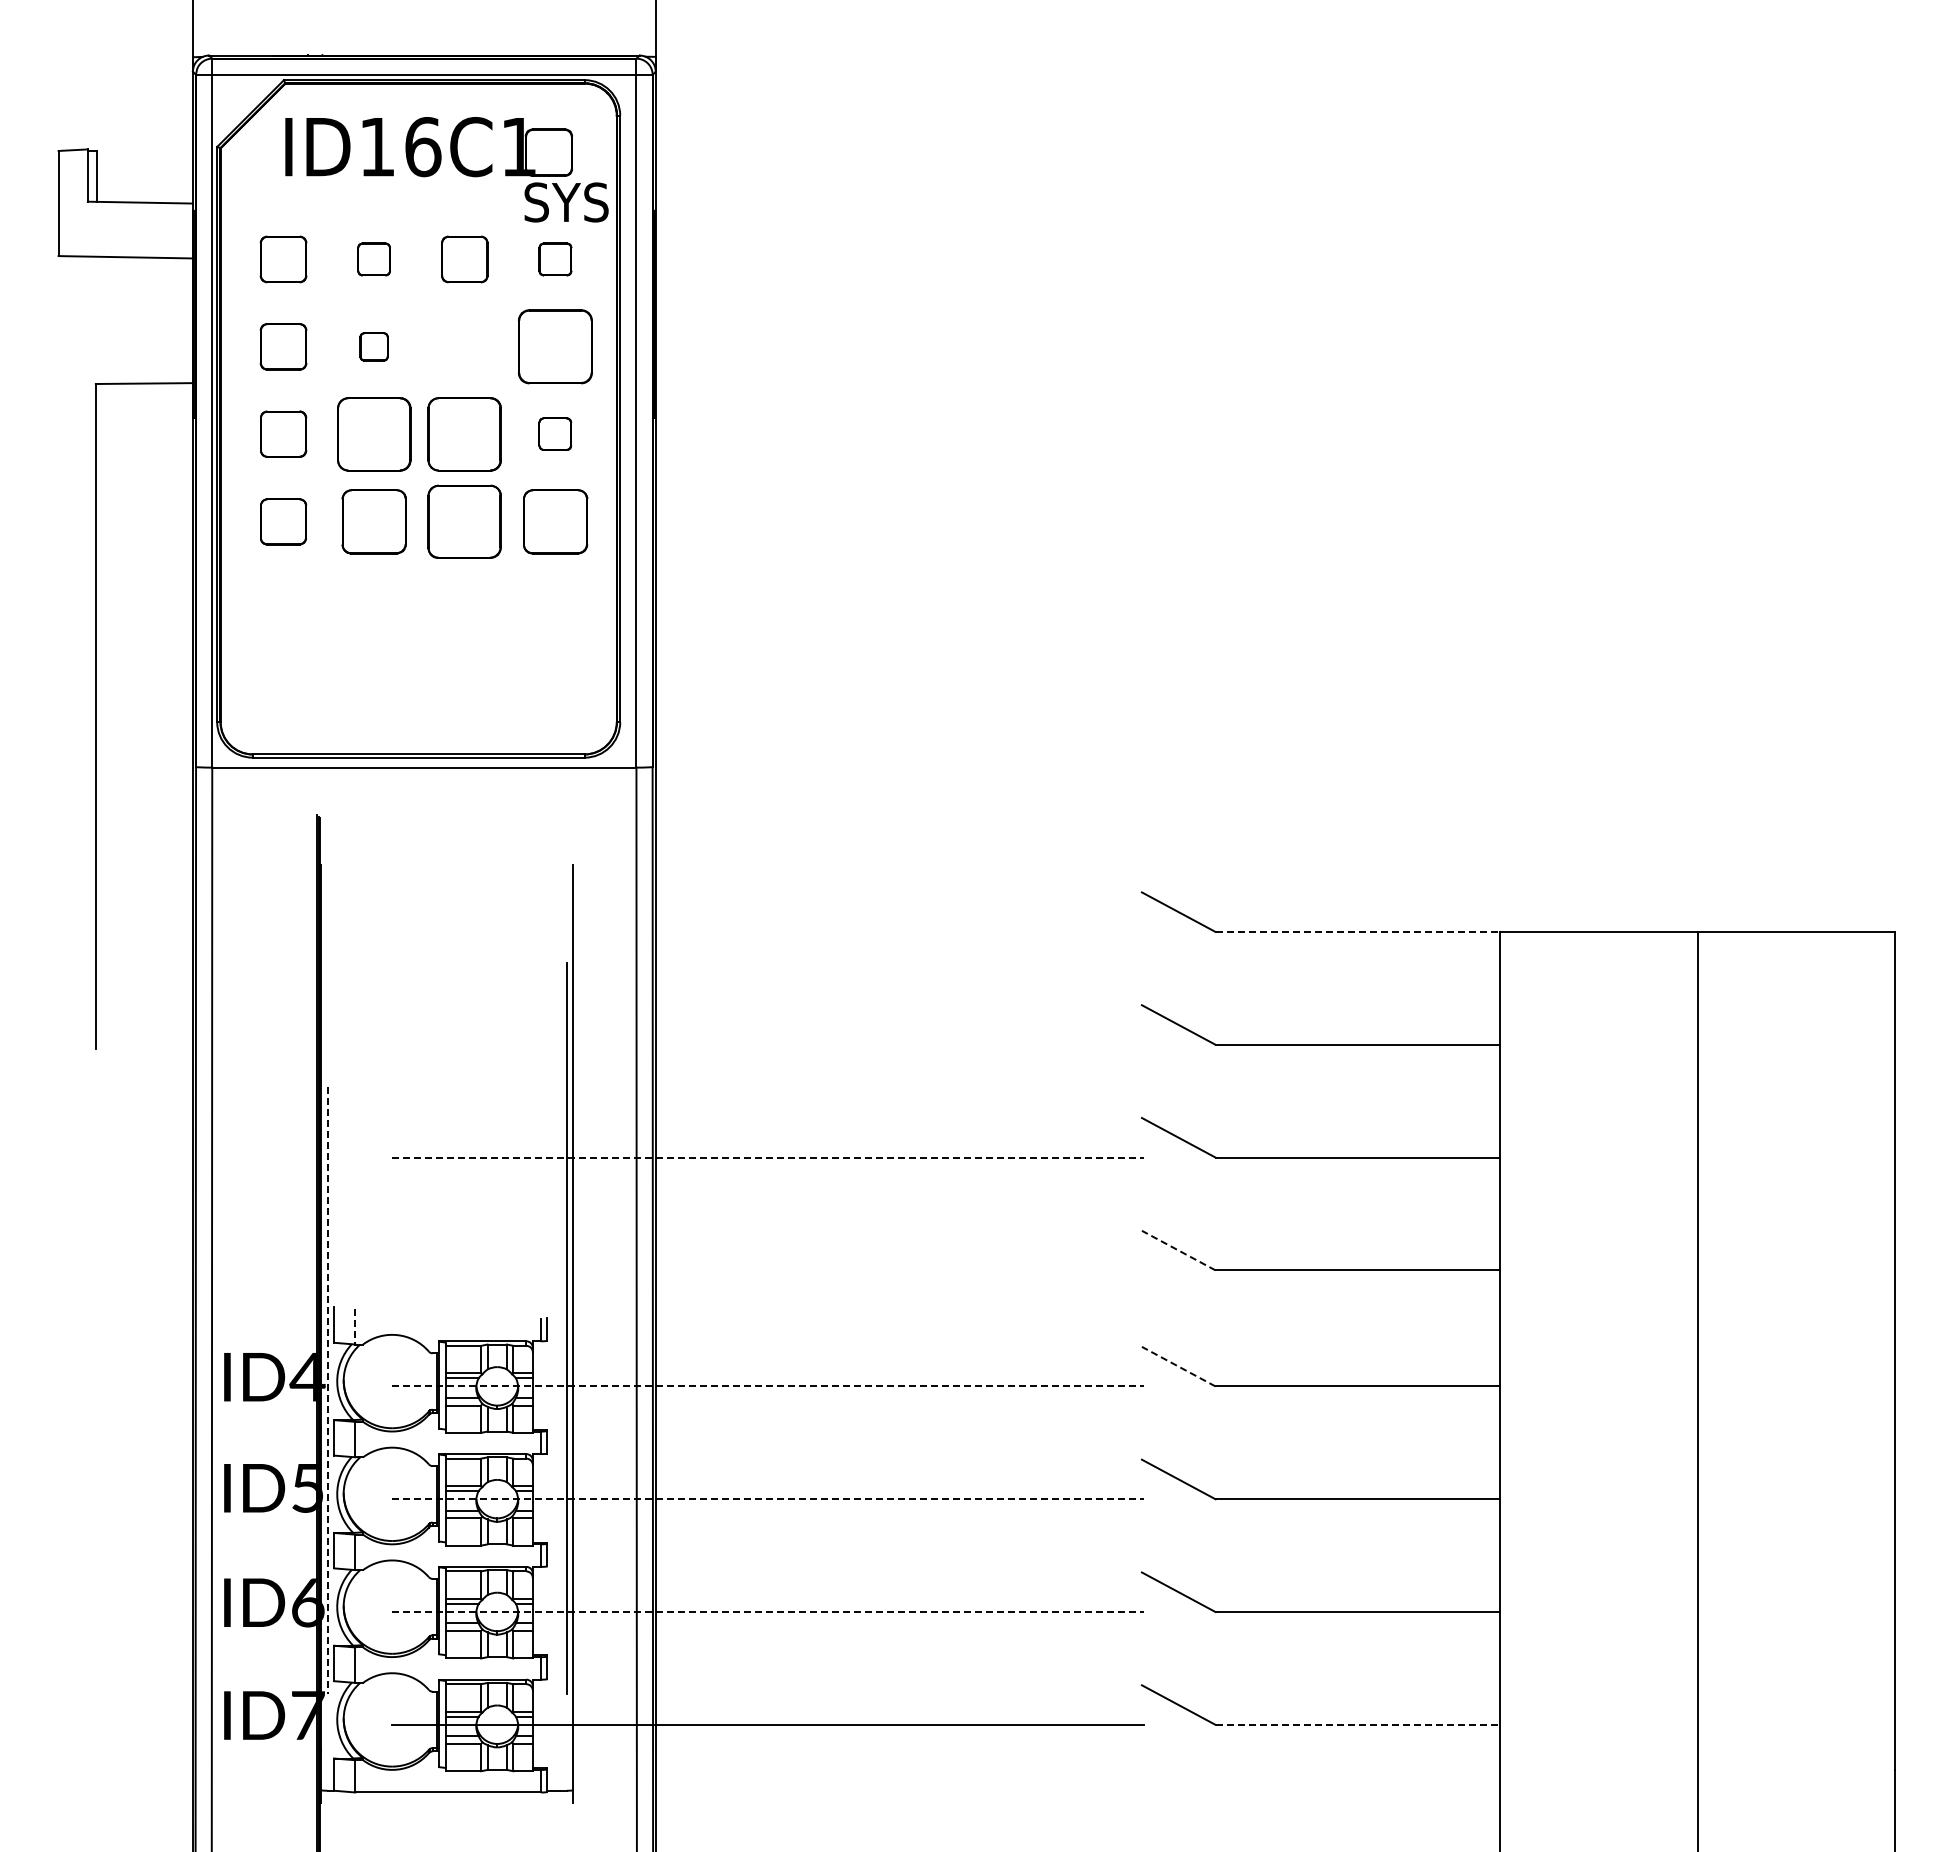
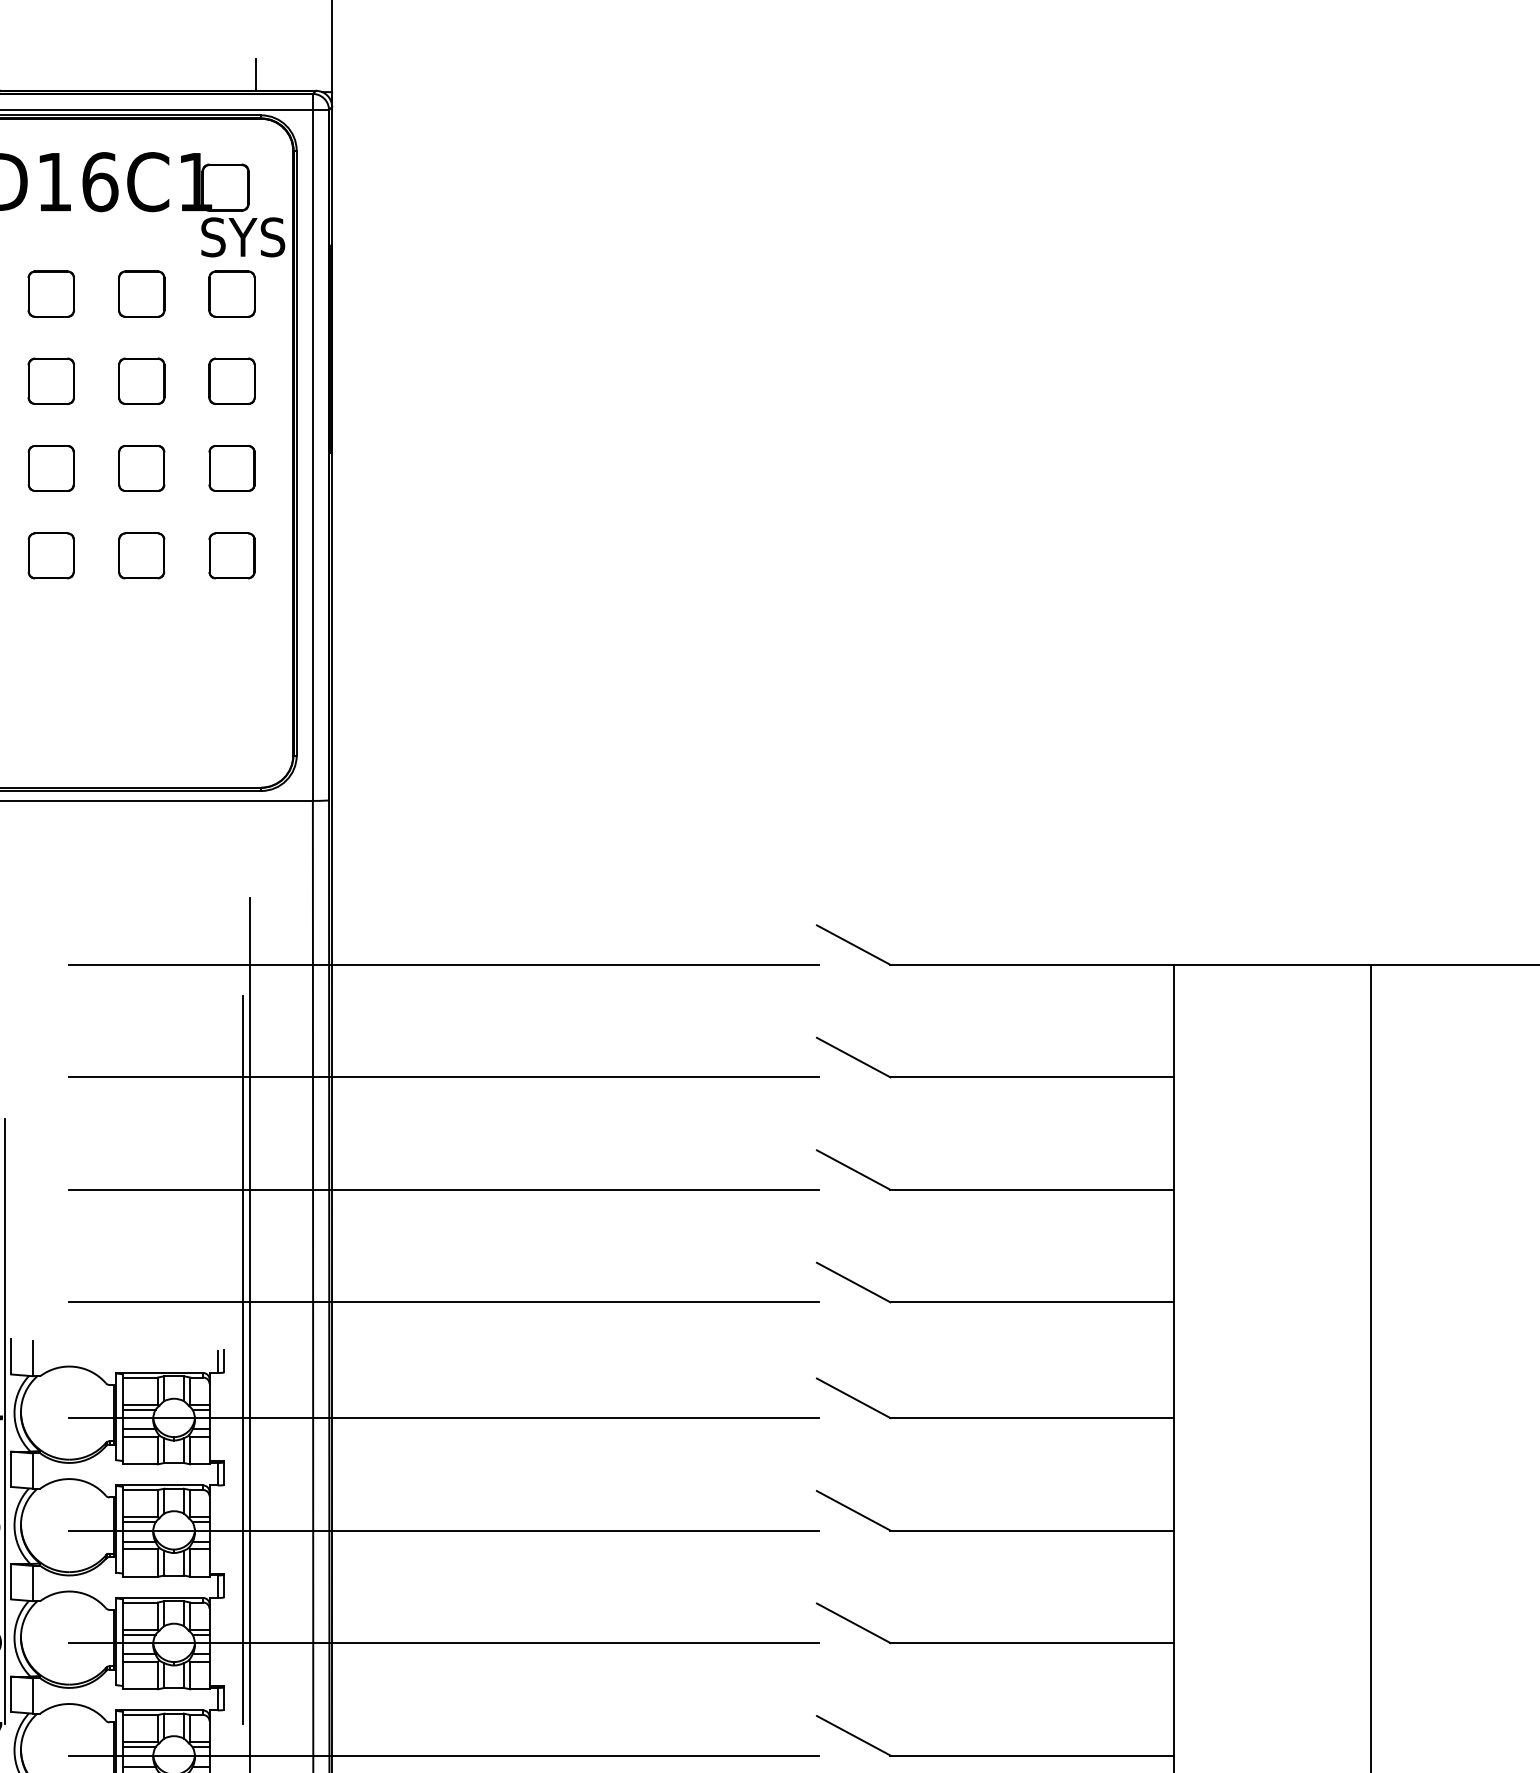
line: (578, 39) -> (255, 74), added
part: (373, 259) -> (50, 294), size x1.43
part: (555, 259) -> (232, 294), size x1.43
part: (373, 346) -> (50, 380), size x1.67
part: (464, 346) -> (141, 380), added
part: (555, 346) -> (232, 380), size x0.62
part: (373, 433) -> (50, 467), size x0.62
part: (464, 433) -> (141, 467), size x0.62
part: (554, 433) -> (231, 467), size x1.43
part: (373, 521) -> (50, 555), size x0.71
part: (464, 521) -> (141, 555), size x0.62
part: (554, 521) -> (231, 555), size x0.71
line: (767, 932) -> (443, 965), added
line: (1358, 932) -> (1032, 965), dashed -> solid
line: (767, 1044) -> (443, 1077), added
line: (768, 1157) -> (444, 1189), dashed -> solid
line: (1178, 1250) -> (853, 1282), dashed -> solid
line: (767, 1270) -> (443, 1302), added
line: (355, 1326) -> (32, 1358), dashed -> solid
line: (1178, 1366) -> (853, 1398), dashed -> solid
line: (768, 1386) -> (444, 1418), dashed -> solid
line: (327, 1390) -> (4, 1422), dashed -> solid
line: (768, 1499) -> (444, 1530), dashed -> solid
line: (768, 1612) -> (444, 1643), dashed -> solid
line: (1358, 1724) -> (1032, 1755), dashed -> solid

